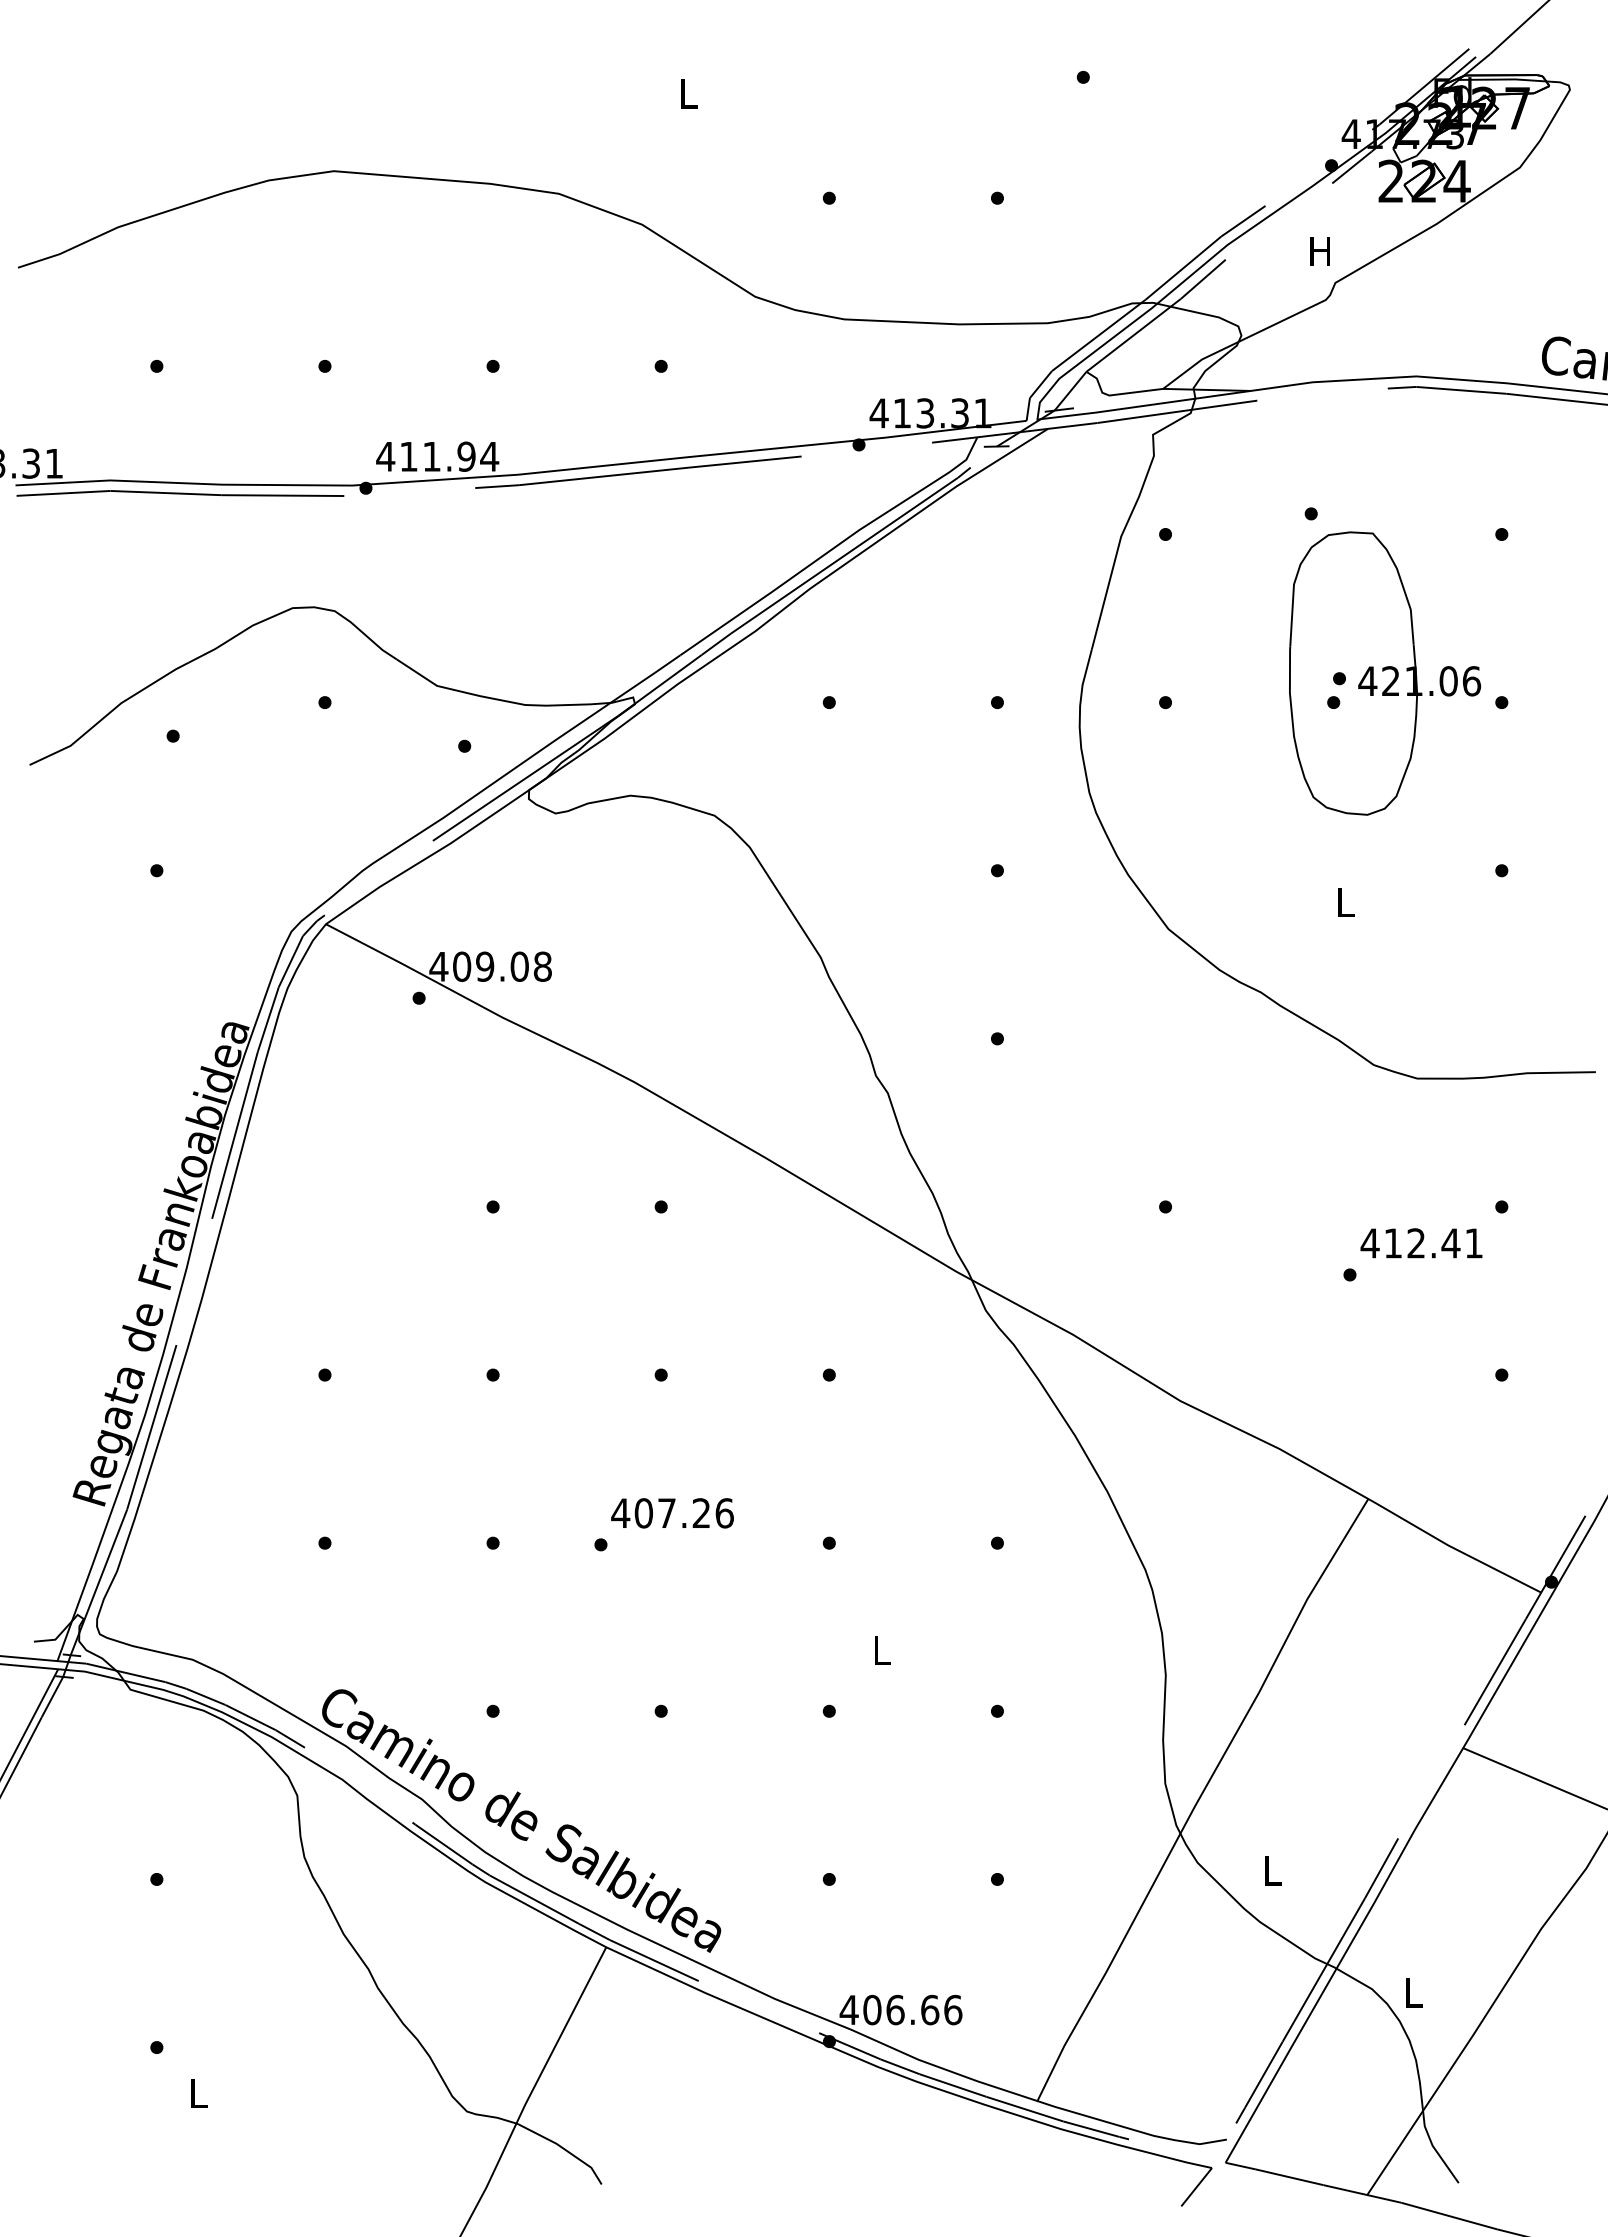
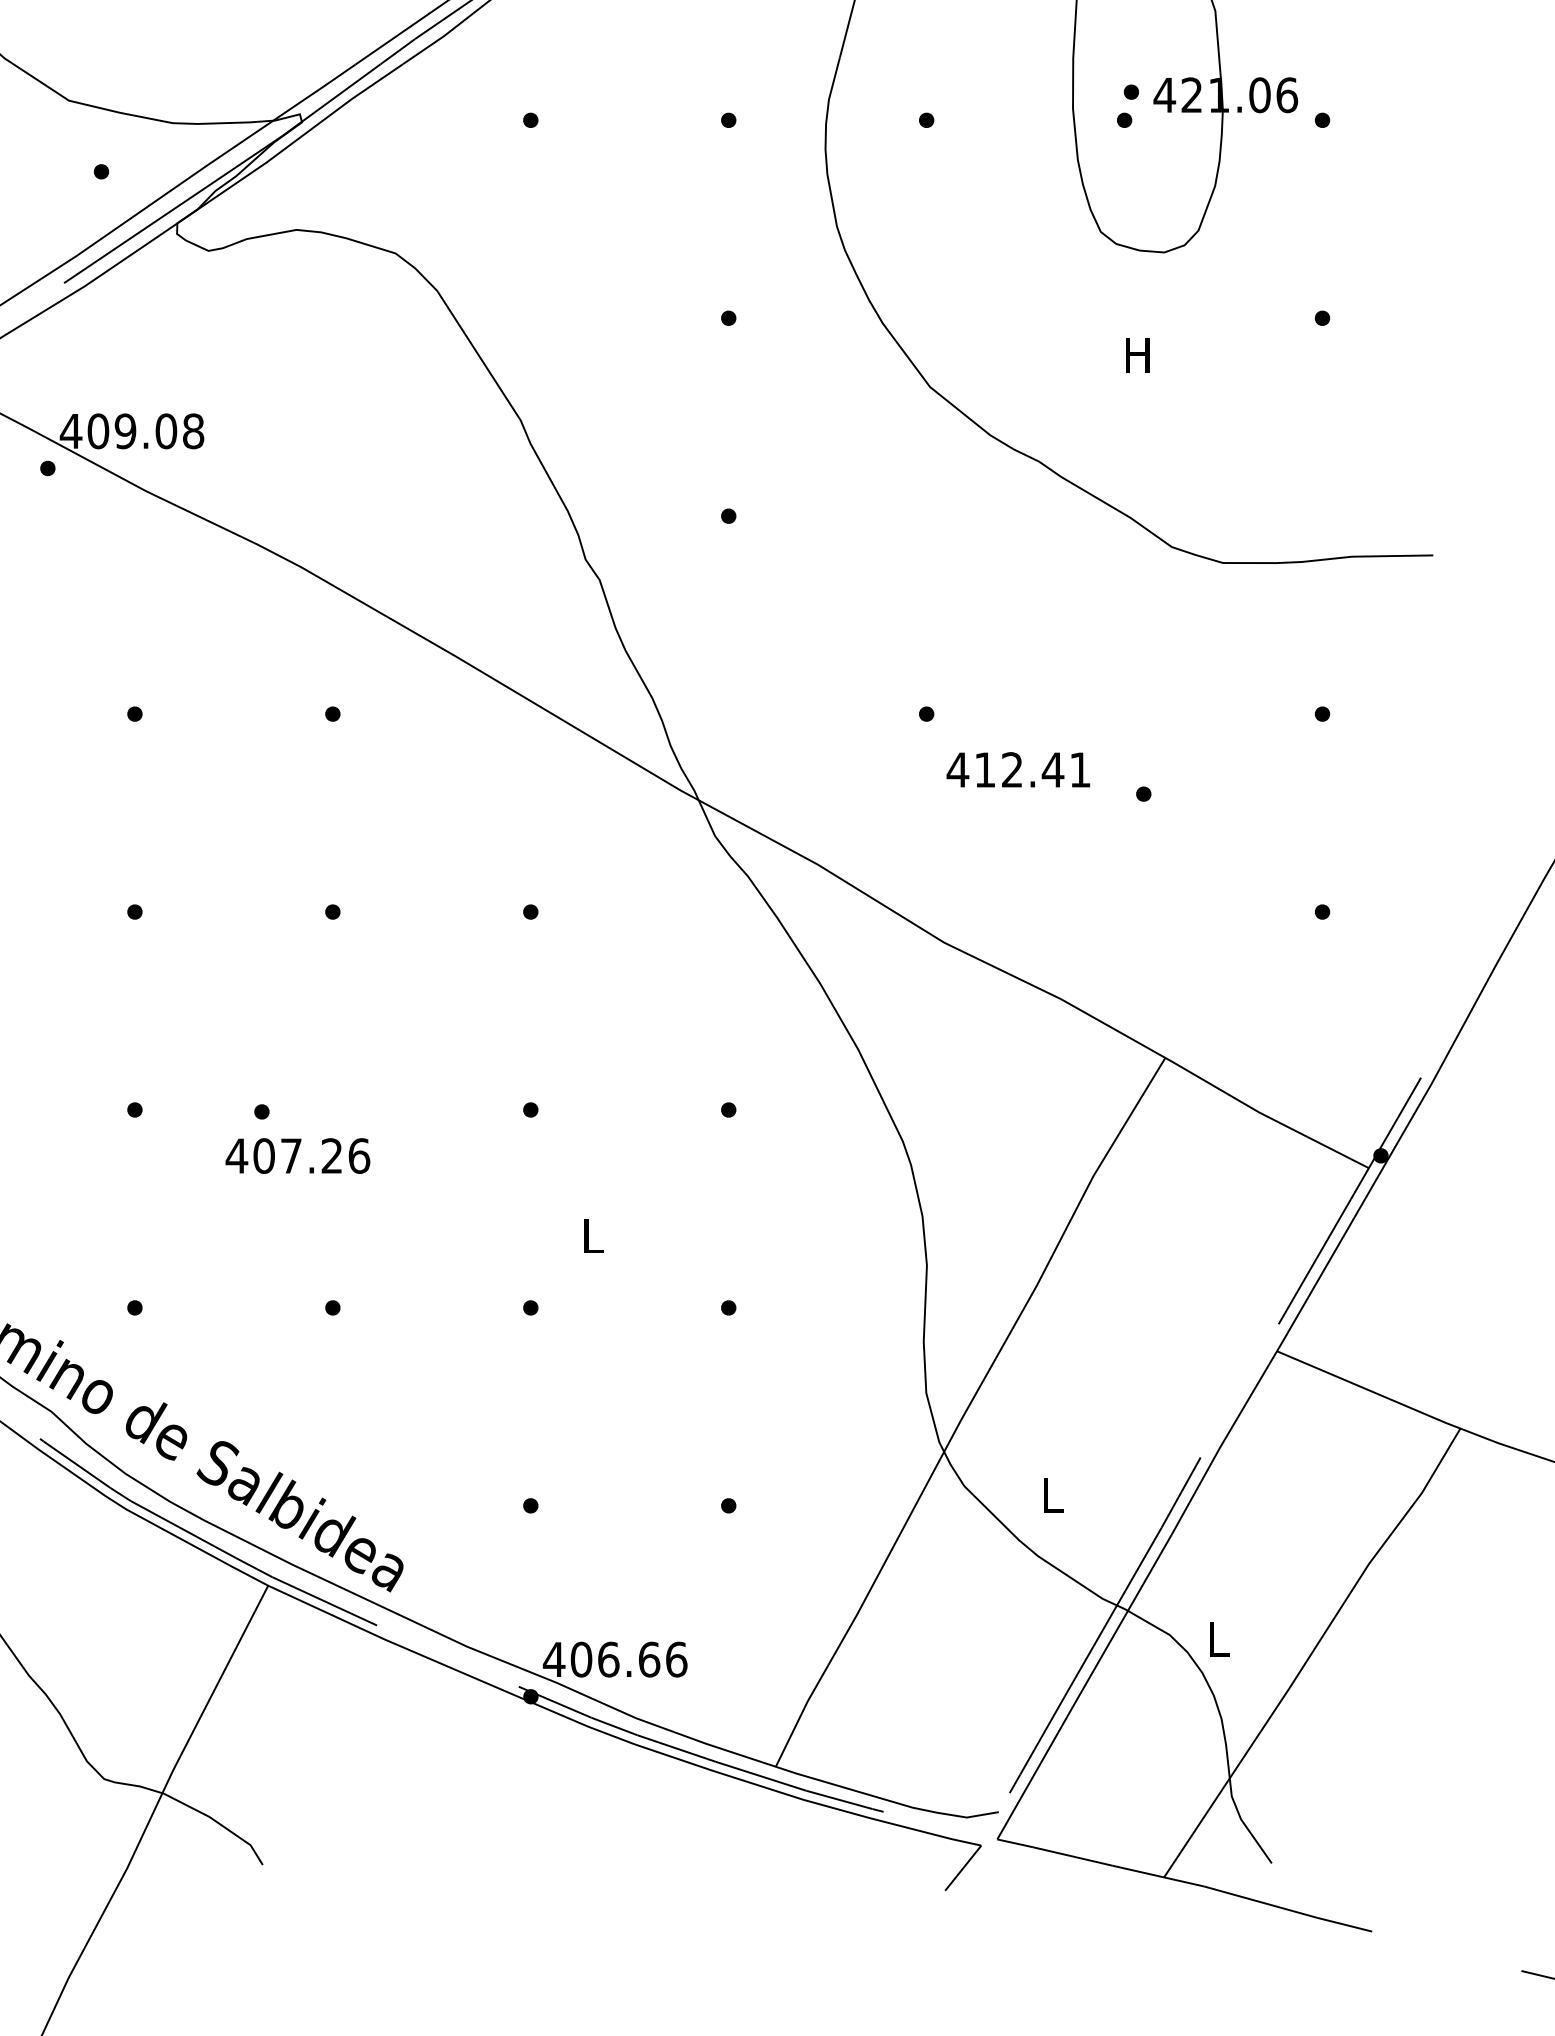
text: (1344, 902) -> (1137, 355), L -> H
text: (1421, 1243) -> (1018, 770), moved
text: (672, 1513) -> (297, 1156), moved

